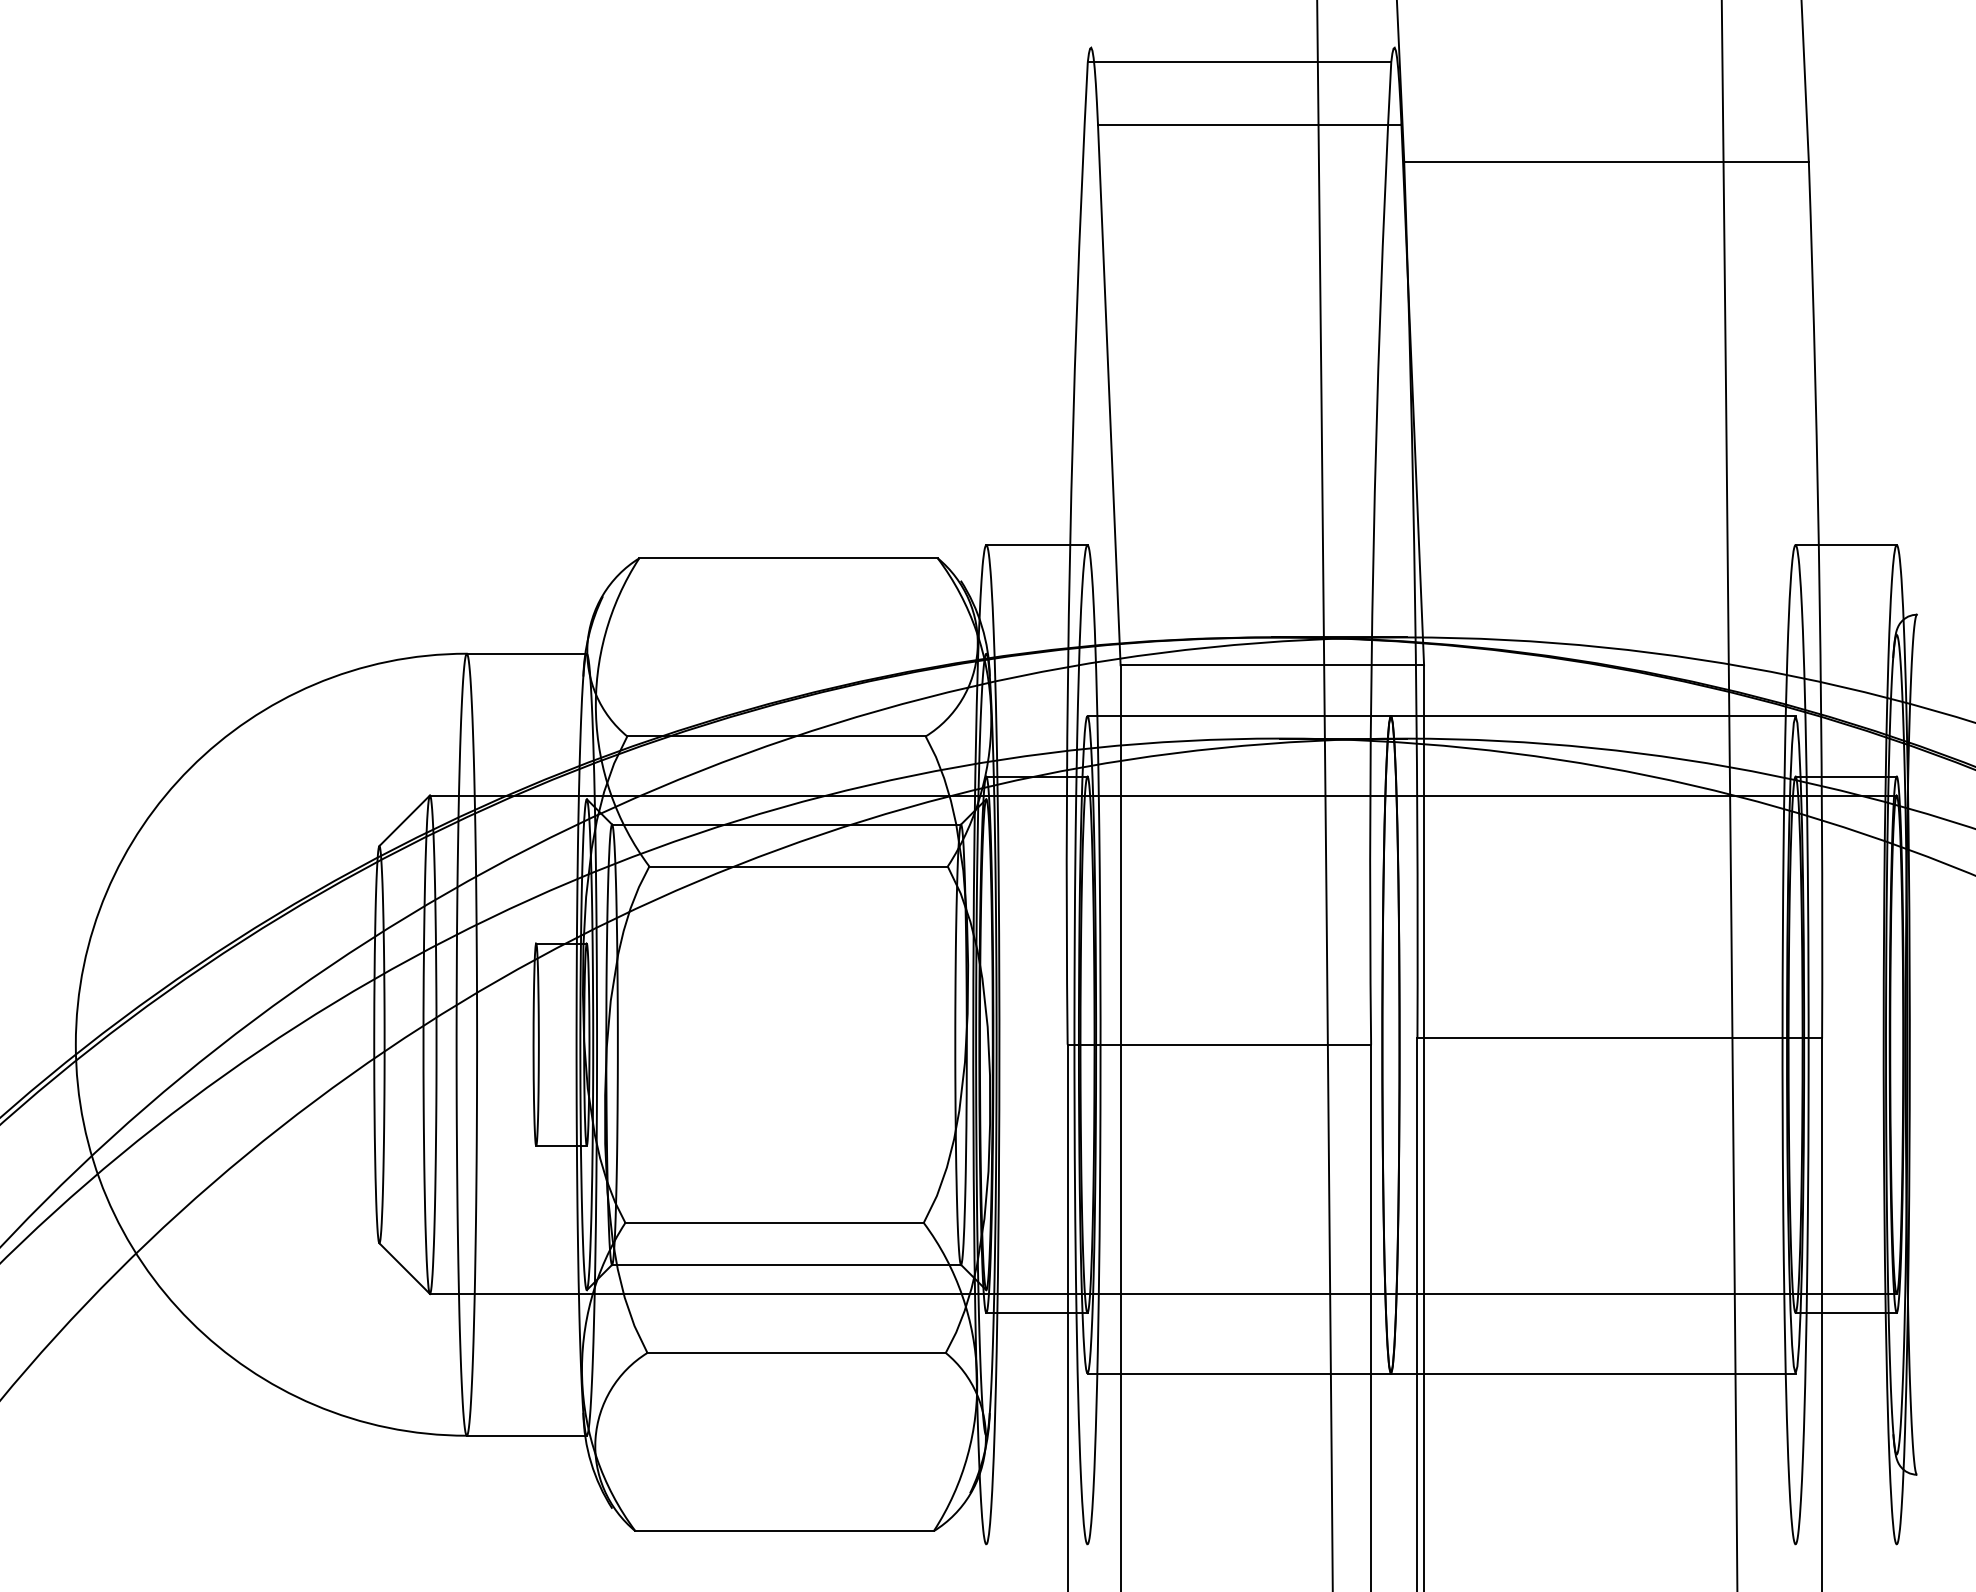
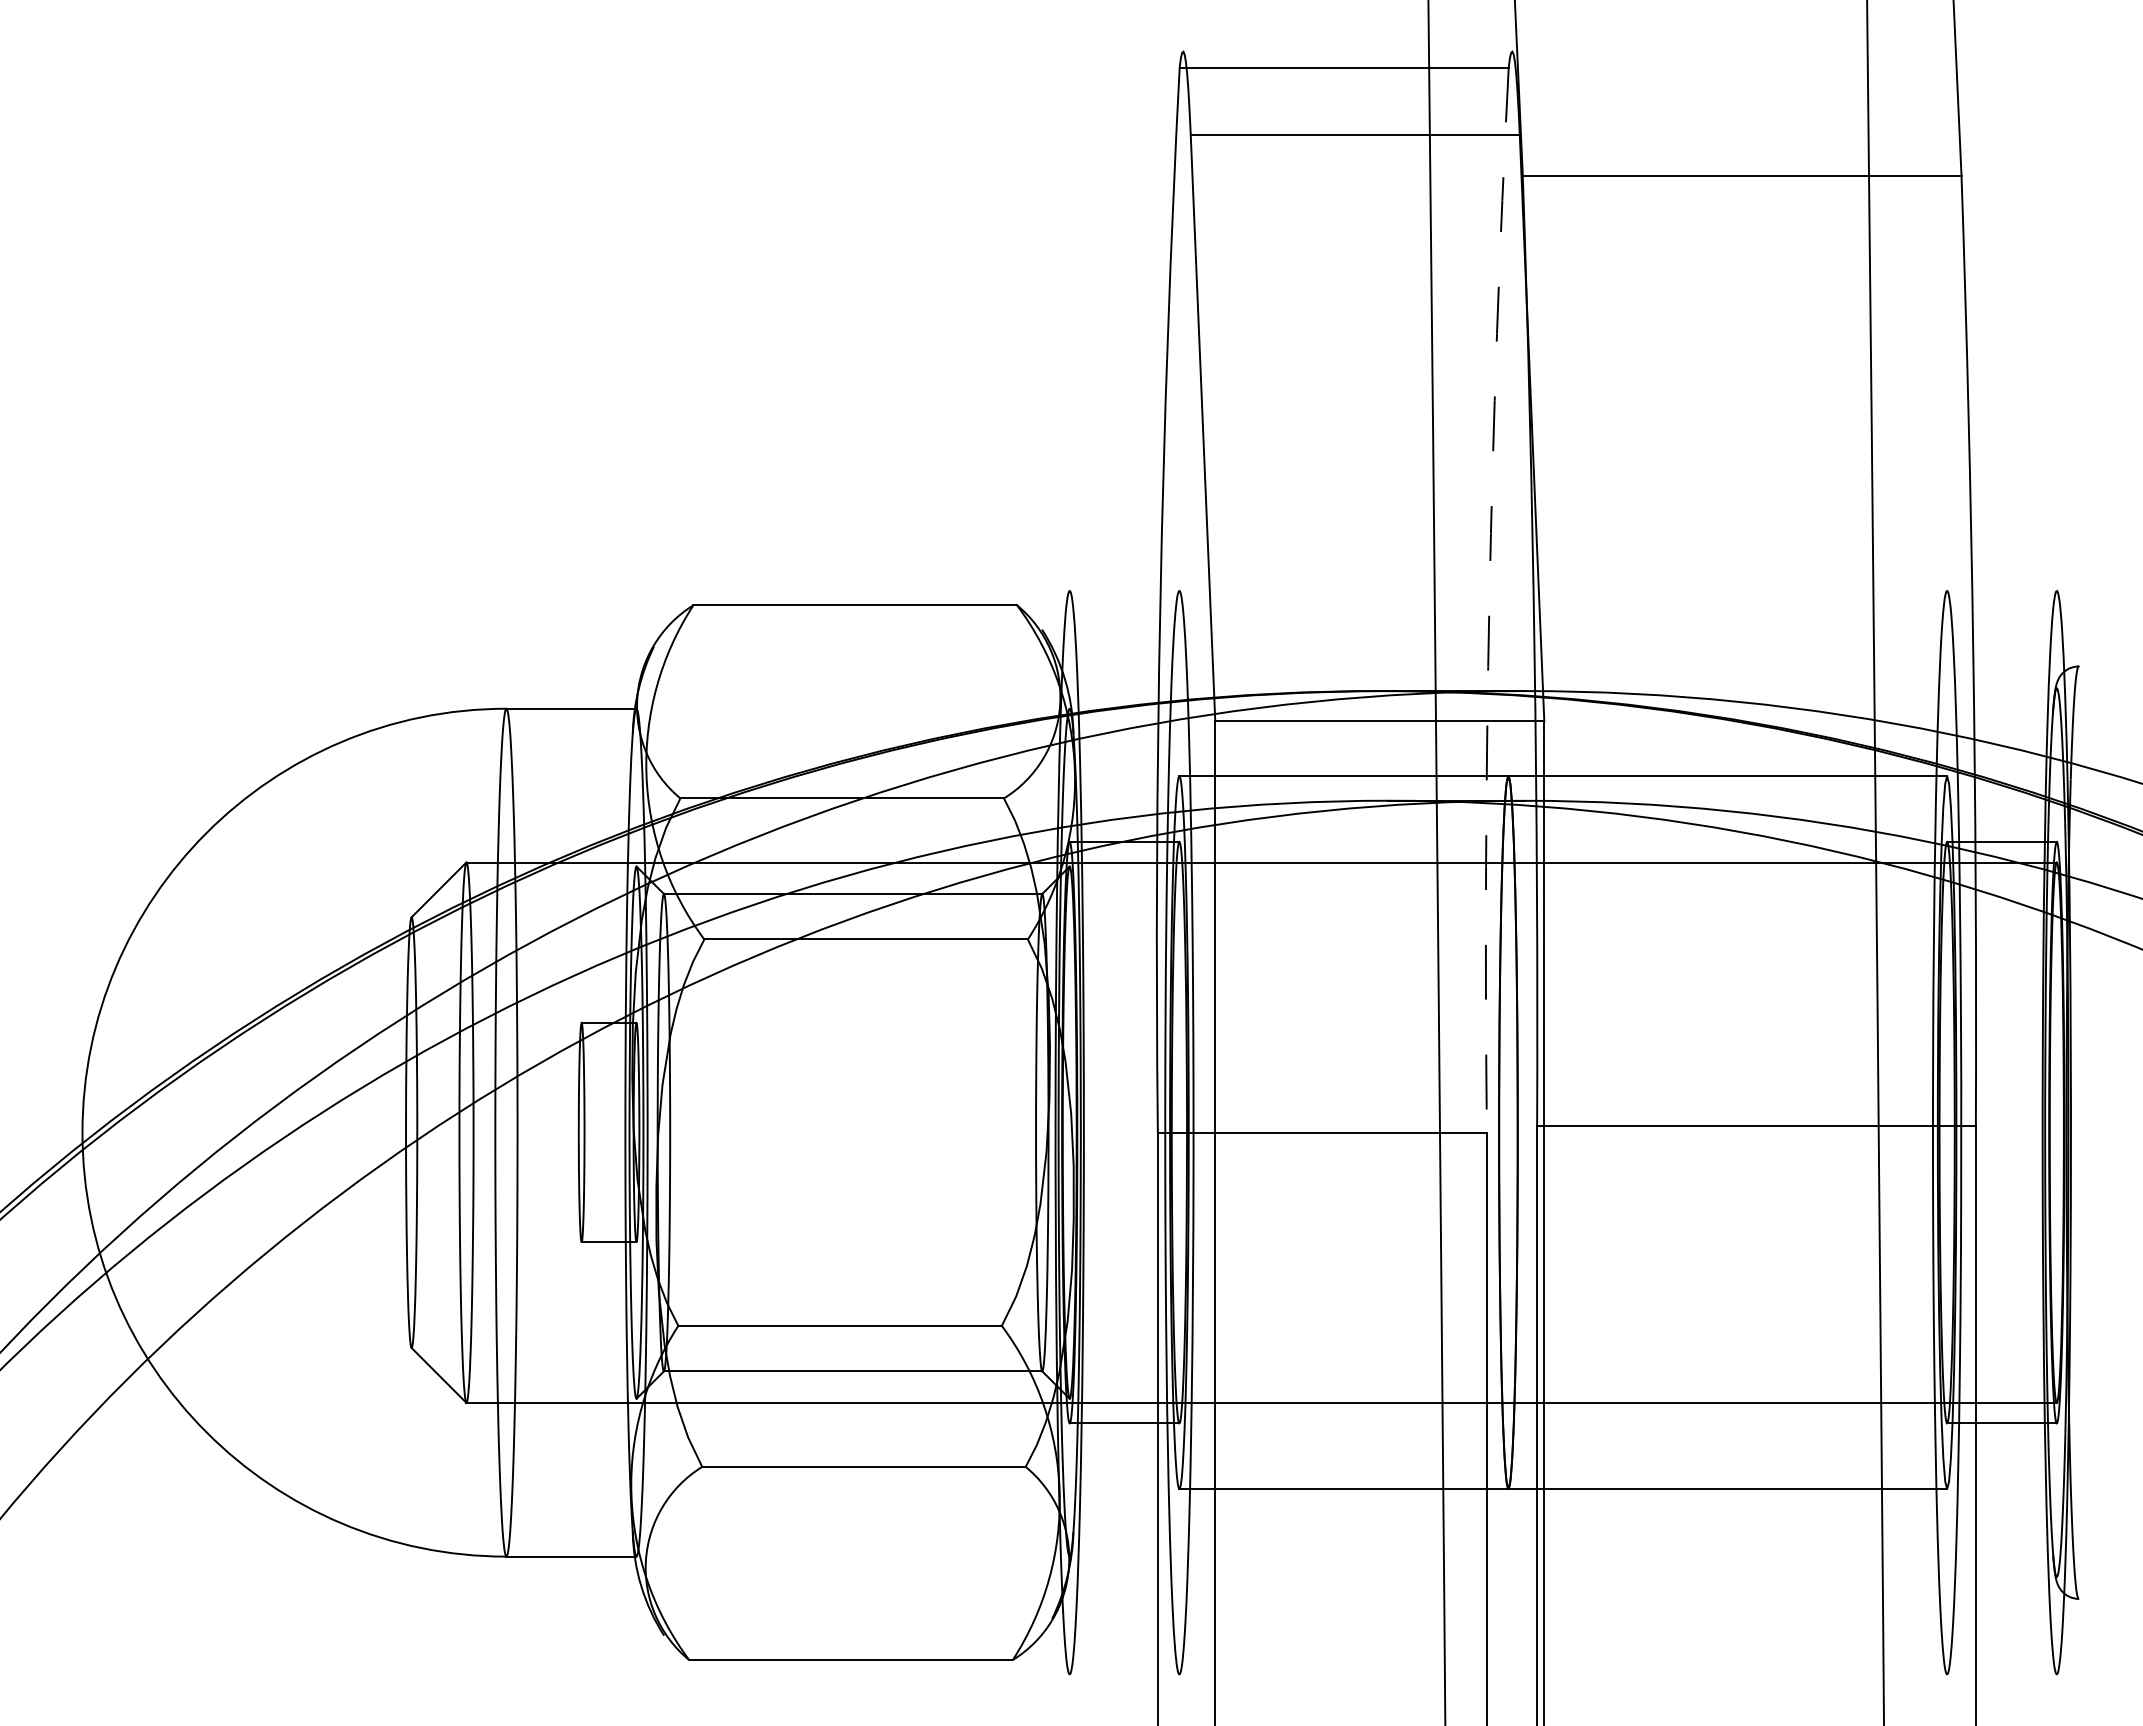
line: (1036, 544) -> (1124, 590), removed
line: (1845, 544) -> (2001, 590), removed
arc: (1373, 552) -> (1489, 599), solid -> dashed

